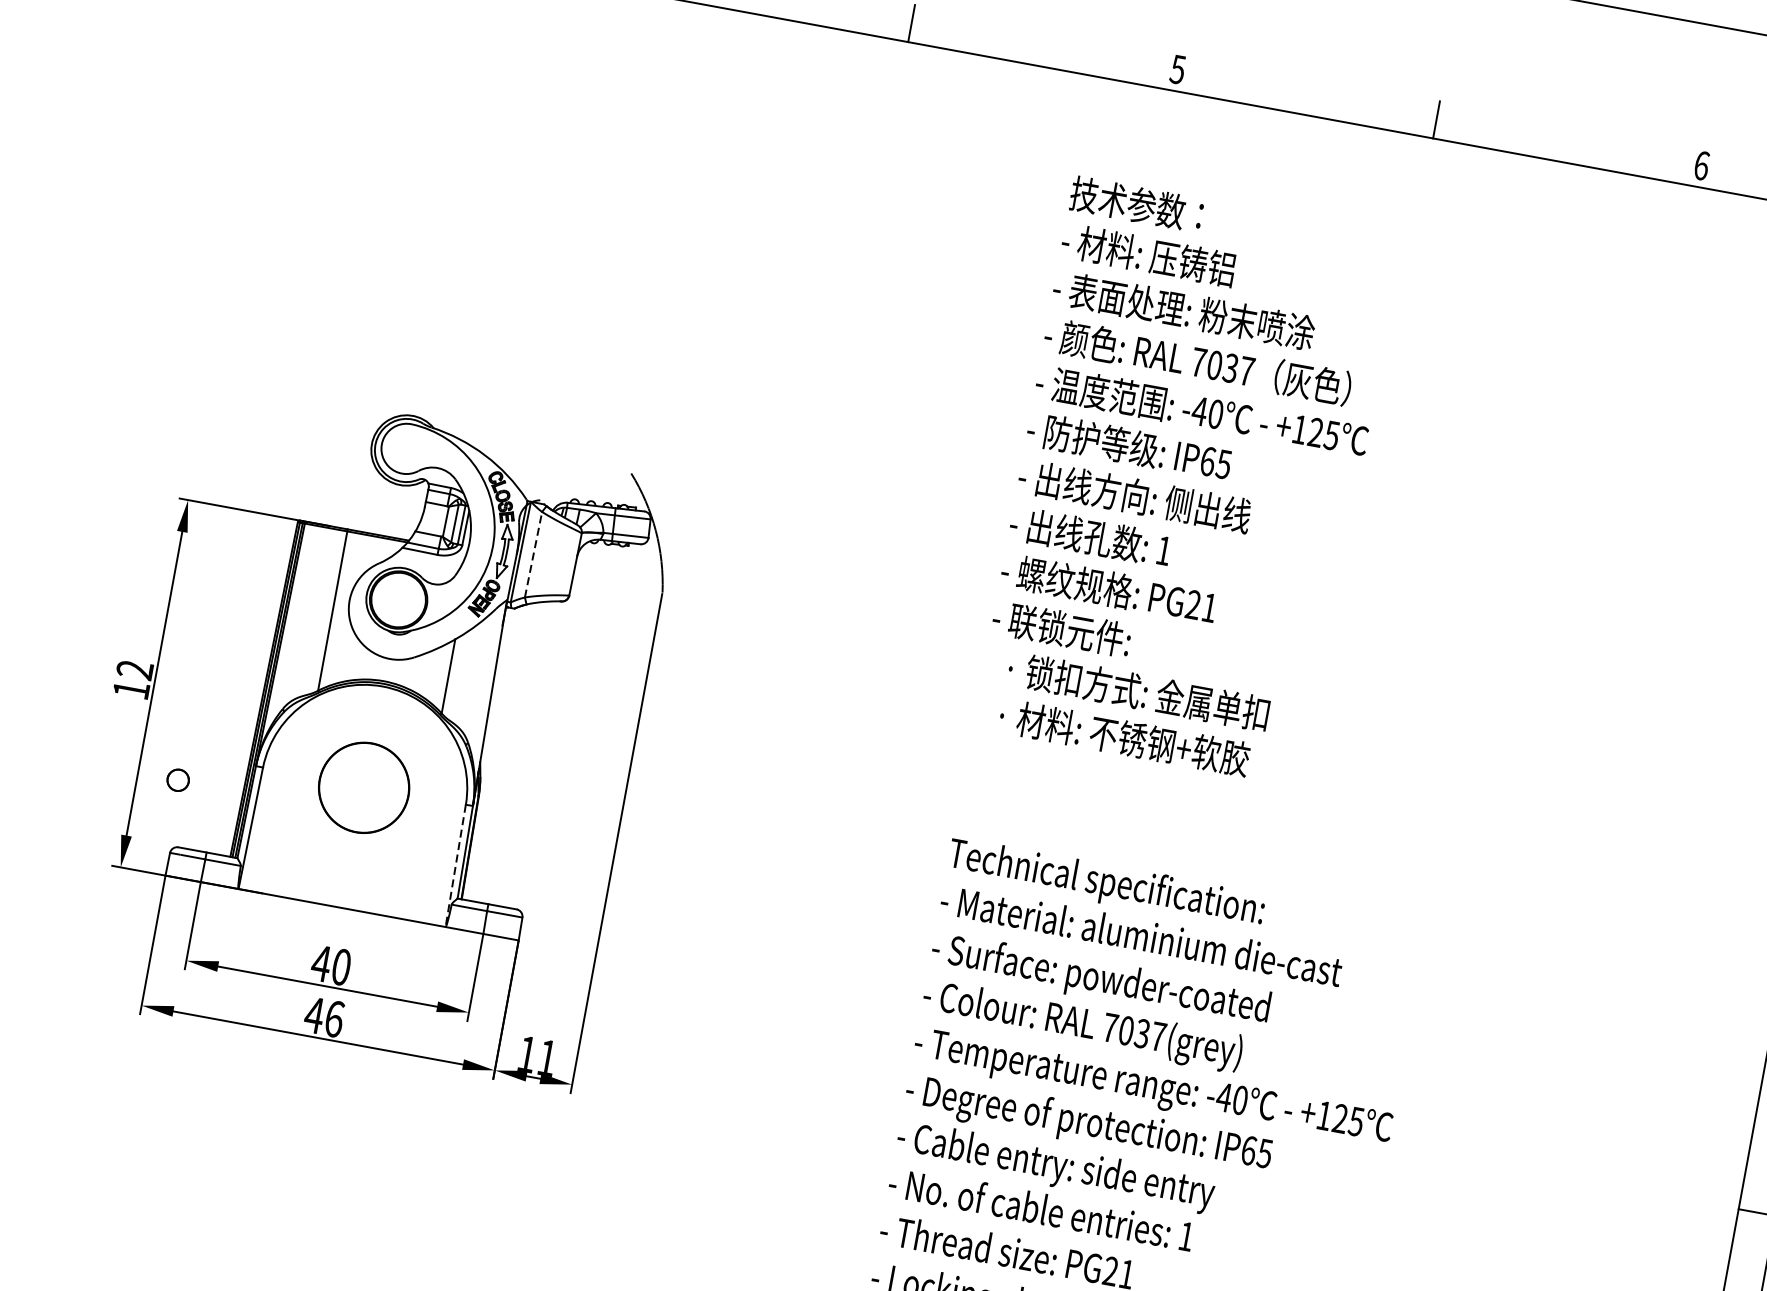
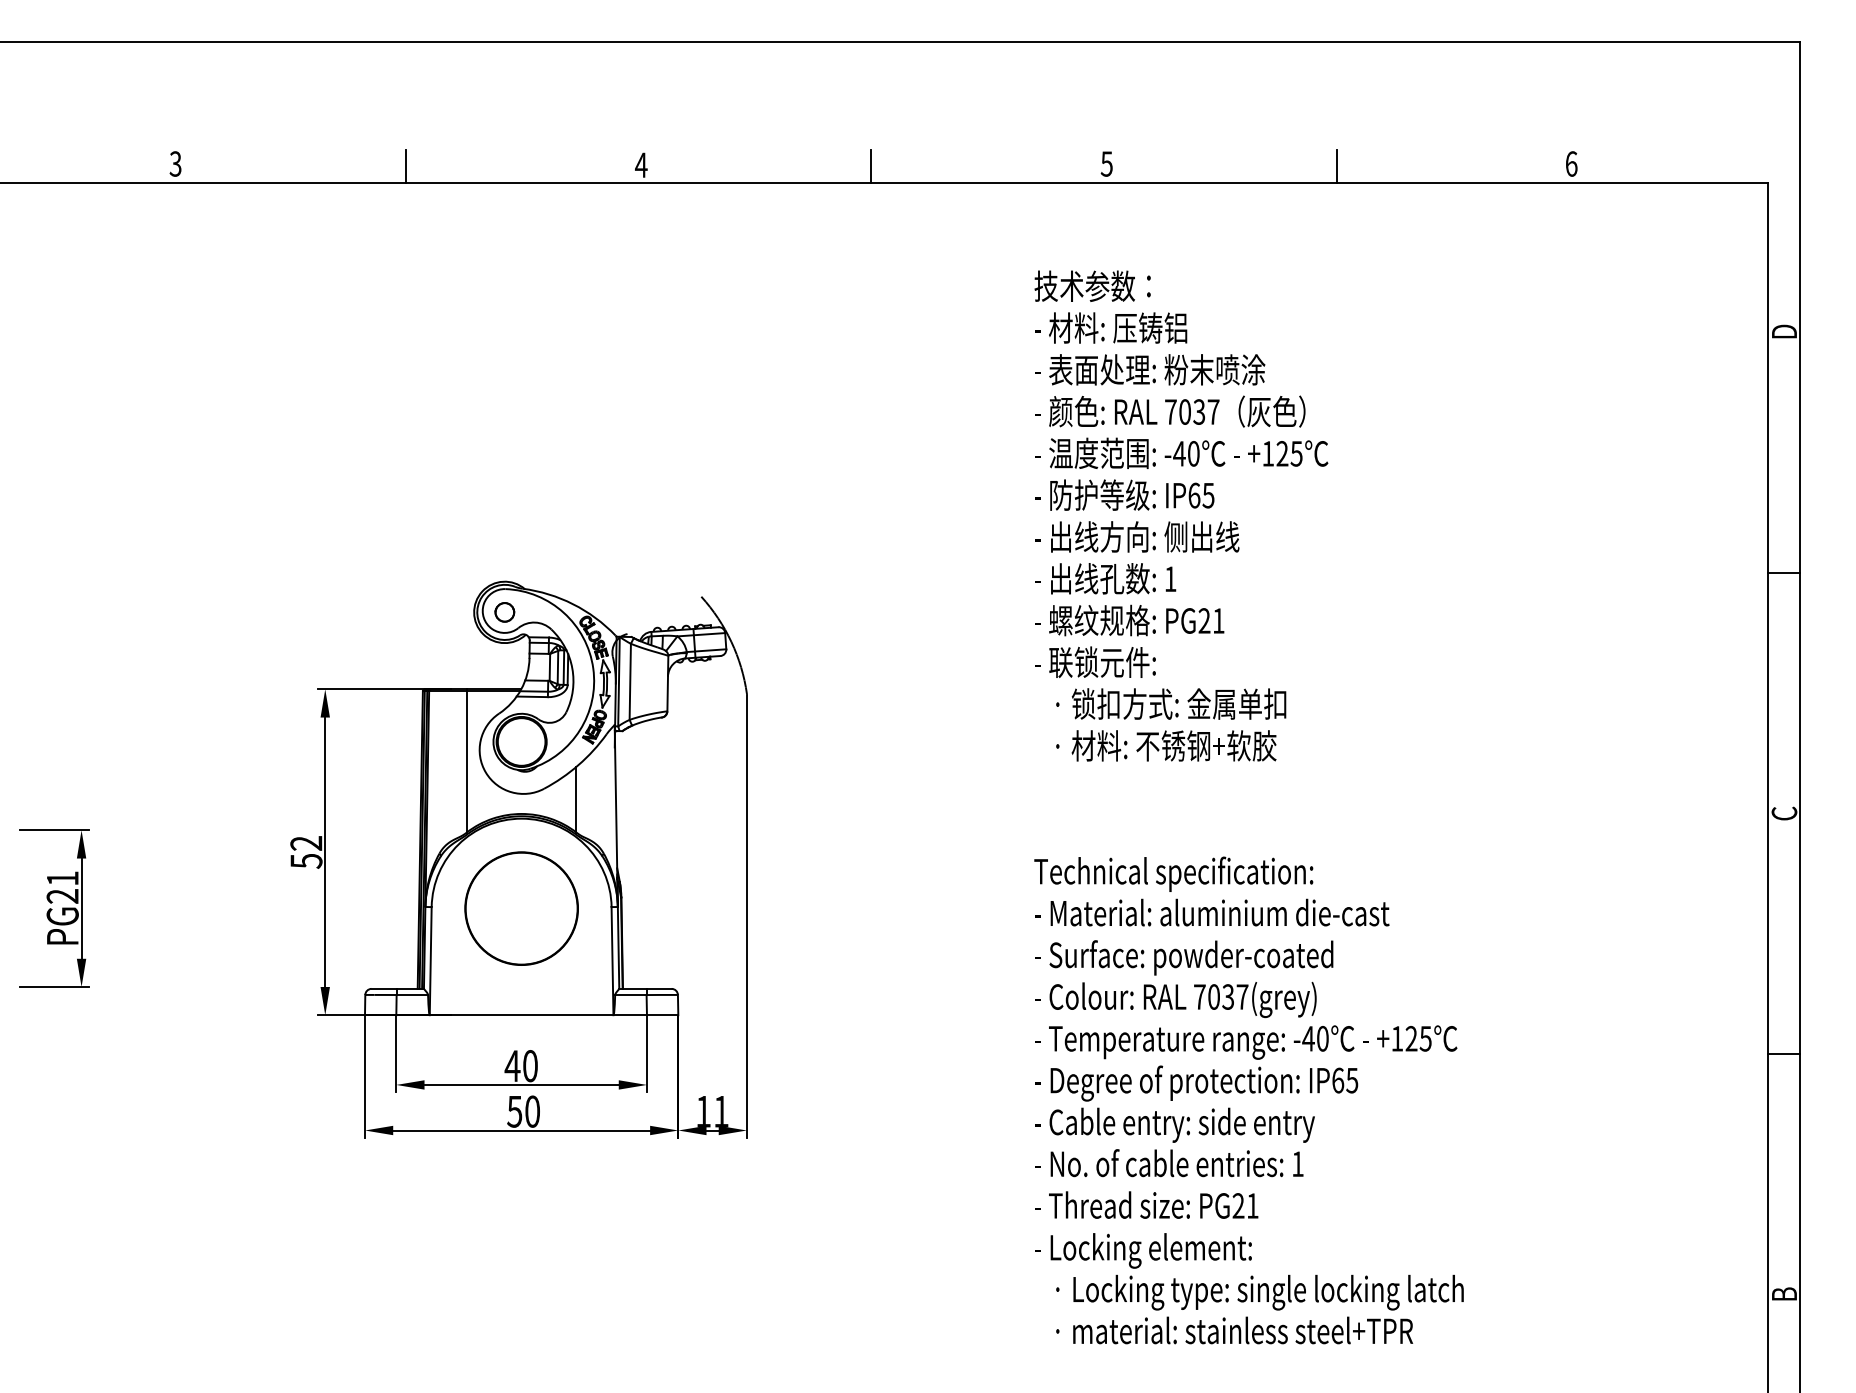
line: (533, 554) -> (630, 681), dashed -> solid
text: (131, 690) -> (306, 861), 12 -> 52
part: (177, 780) -> (504, 612), moved
circle: (364, 787) -> (521, 908), size x1.43
line: (455, 866) -> (612, 961), dashed -> solid
text: (324, 1016) -> (523, 1111), 46 -> 50

